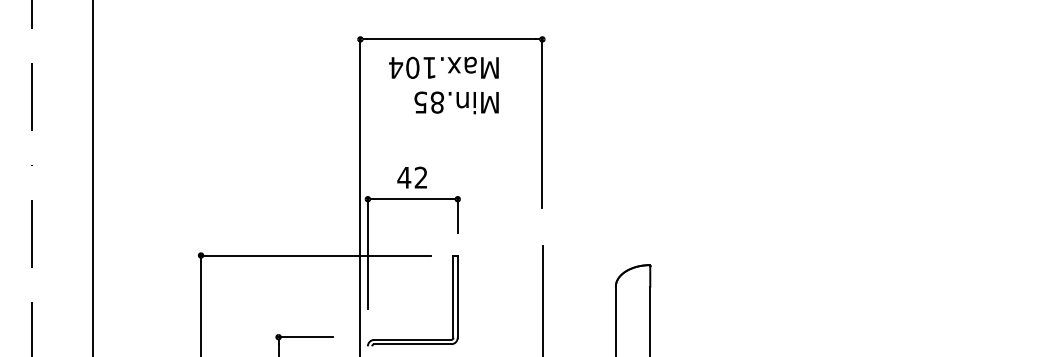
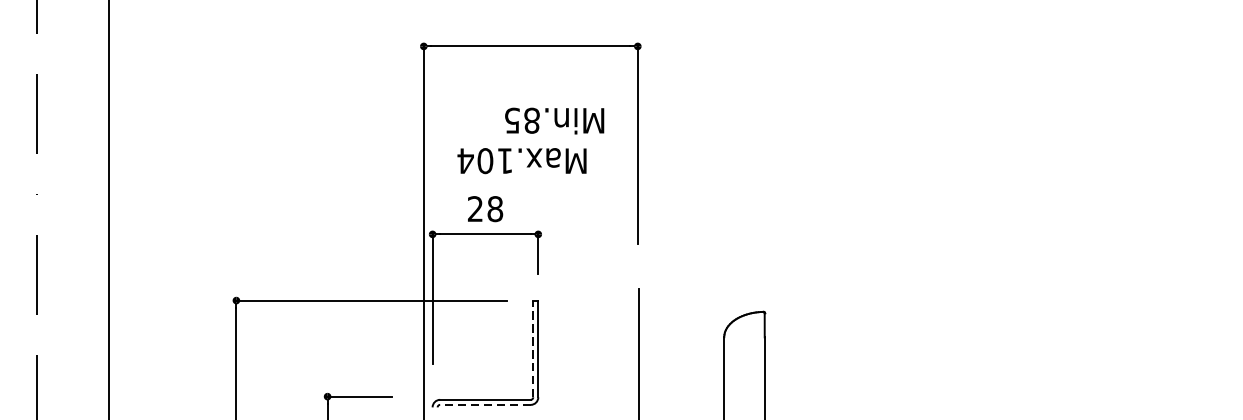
text: (443, 67) -> (521, 160), moved
text: (456, 102) -> (554, 120), moved
text: (412, 177) -> (485, 208), 42 -> 28
line: (453, 296) -> (533, 348), solid -> dashed
line: (412, 344) -> (485, 405), solid -> dashed

